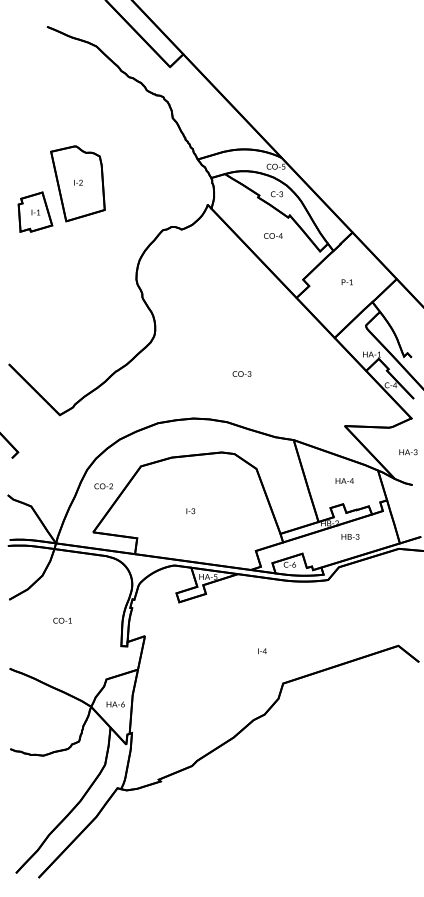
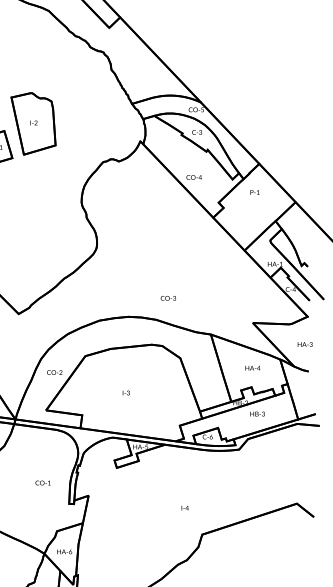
text: (273, 235) -> (194, 177), moved
text: (346, 282) -> (254, 192), moved
text: (241, 373) -> (167, 297), moved
text: (62, 620) -> (43, 482), moved

